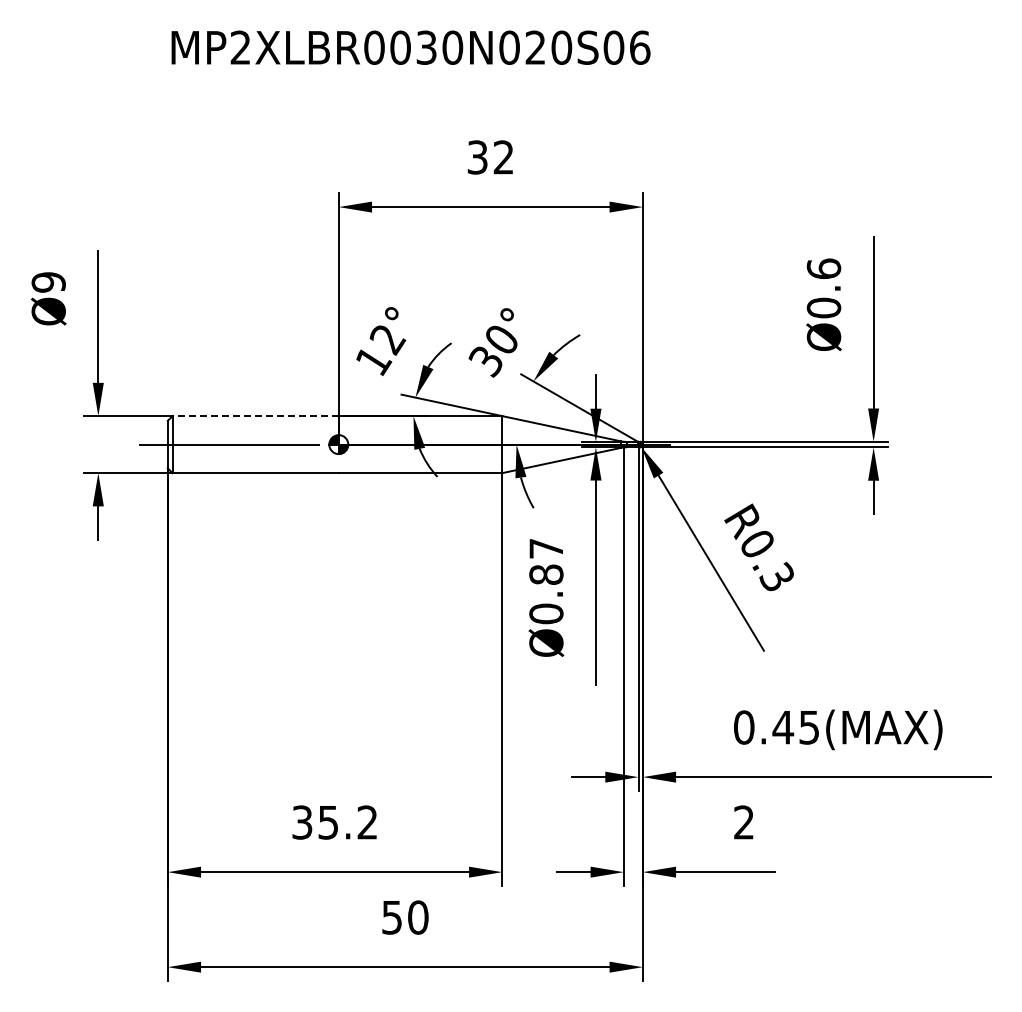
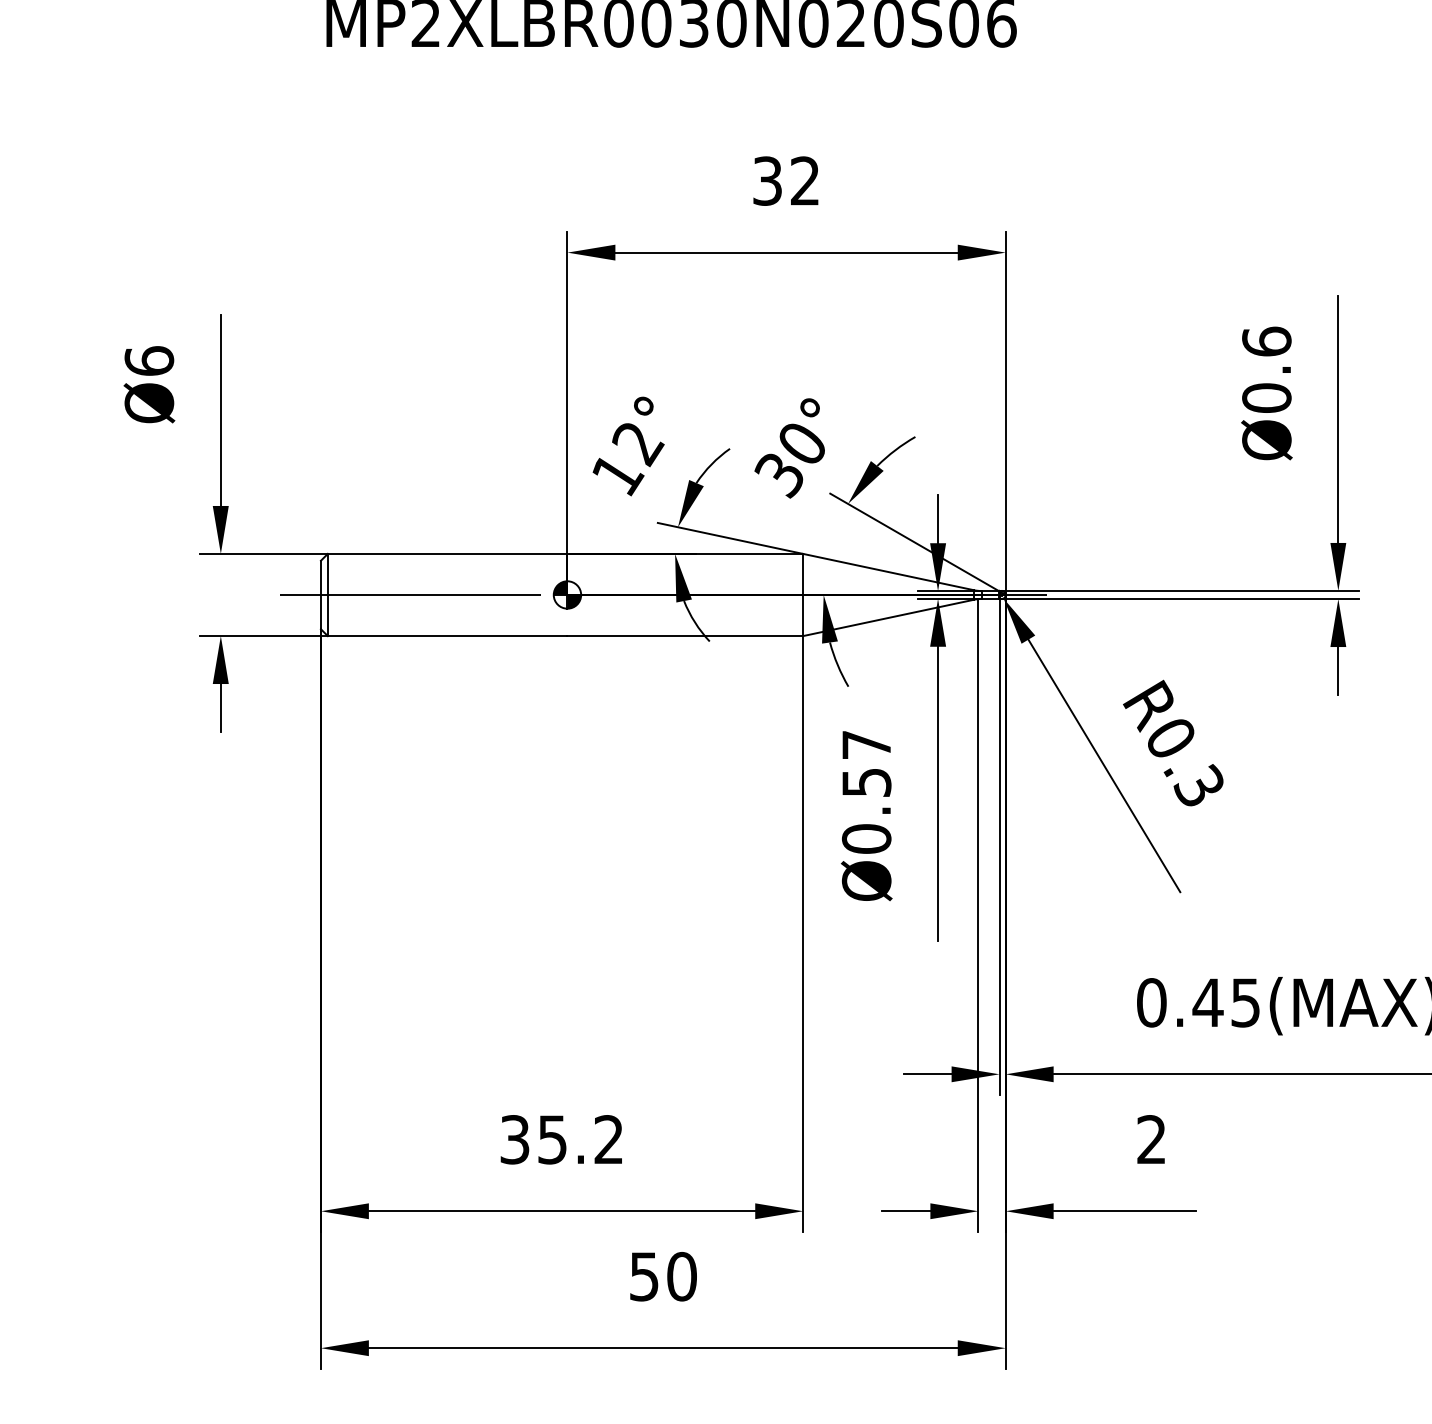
text: (48, 282) -> (149, 361), Ø9 -> Ø6
line: (255, 416) -> (447, 554), dashed -> solid
text: (546, 574) -> (866, 782), Ø0.87 -> Ø0.57

